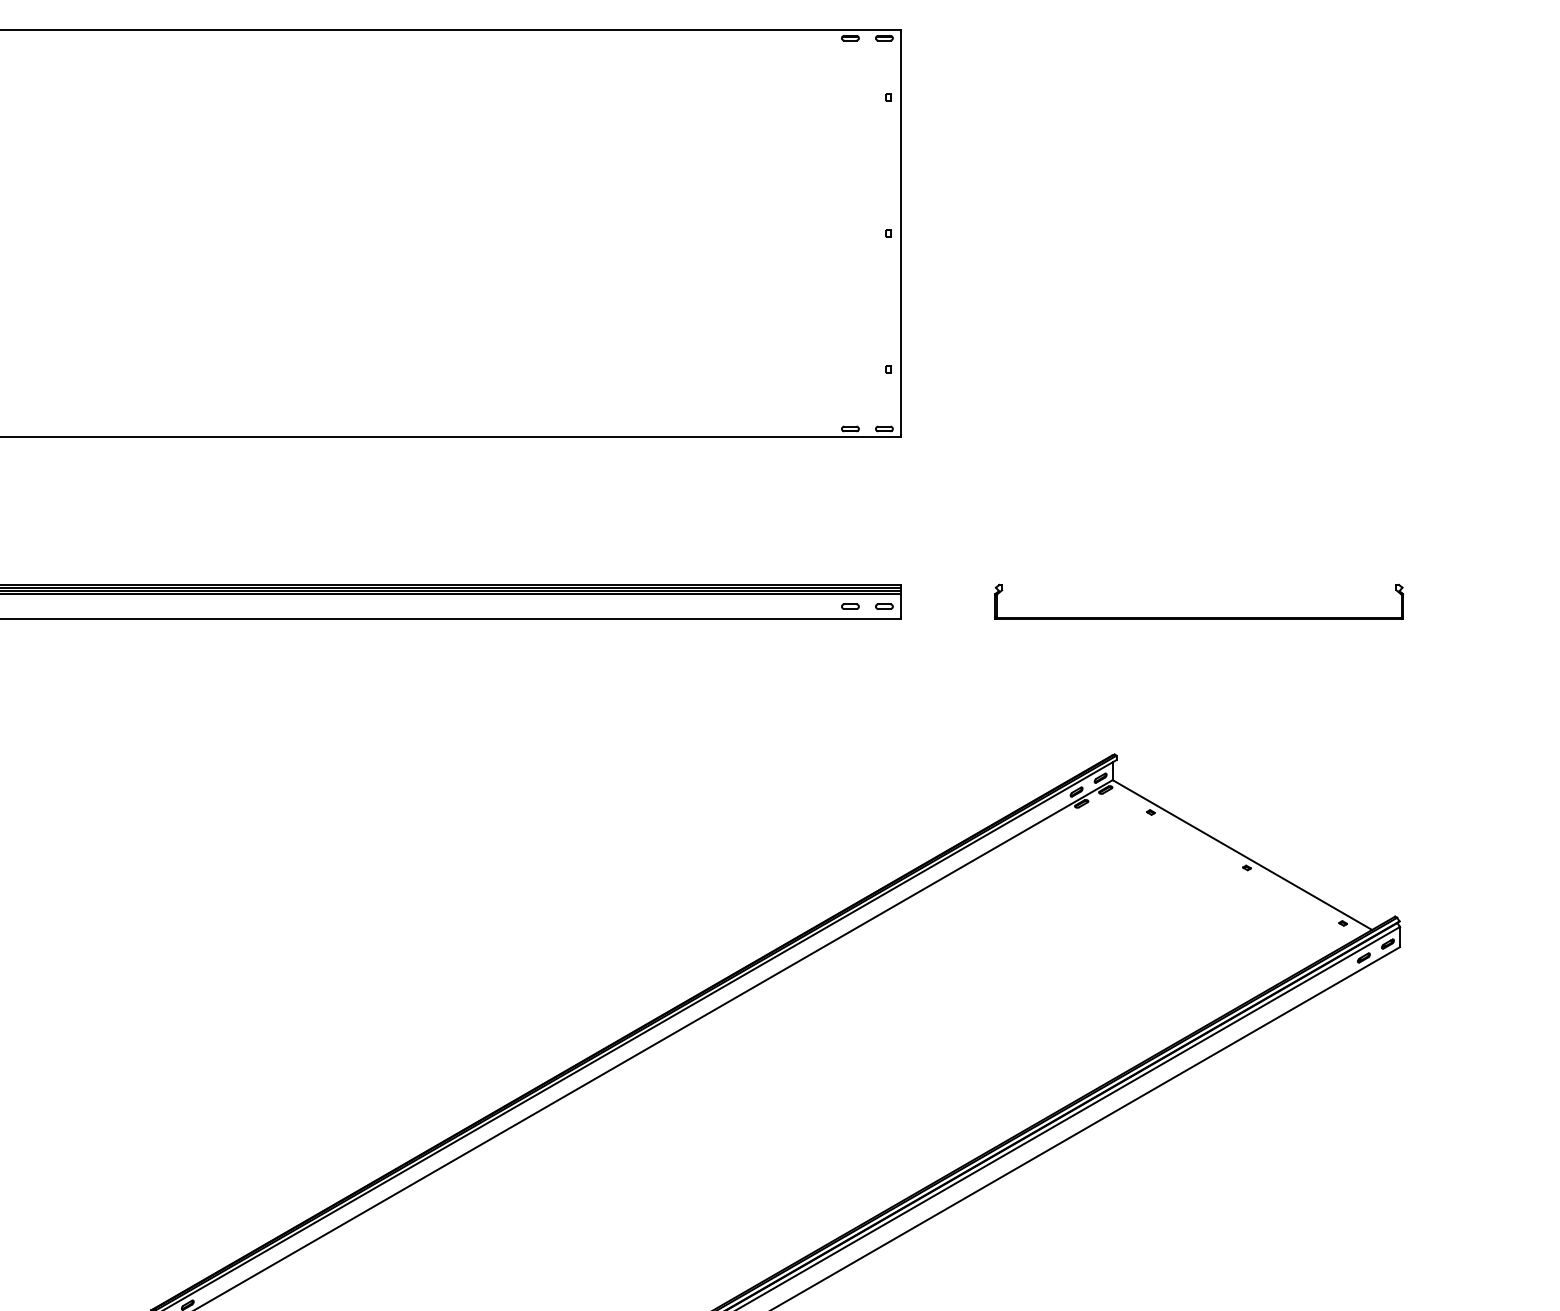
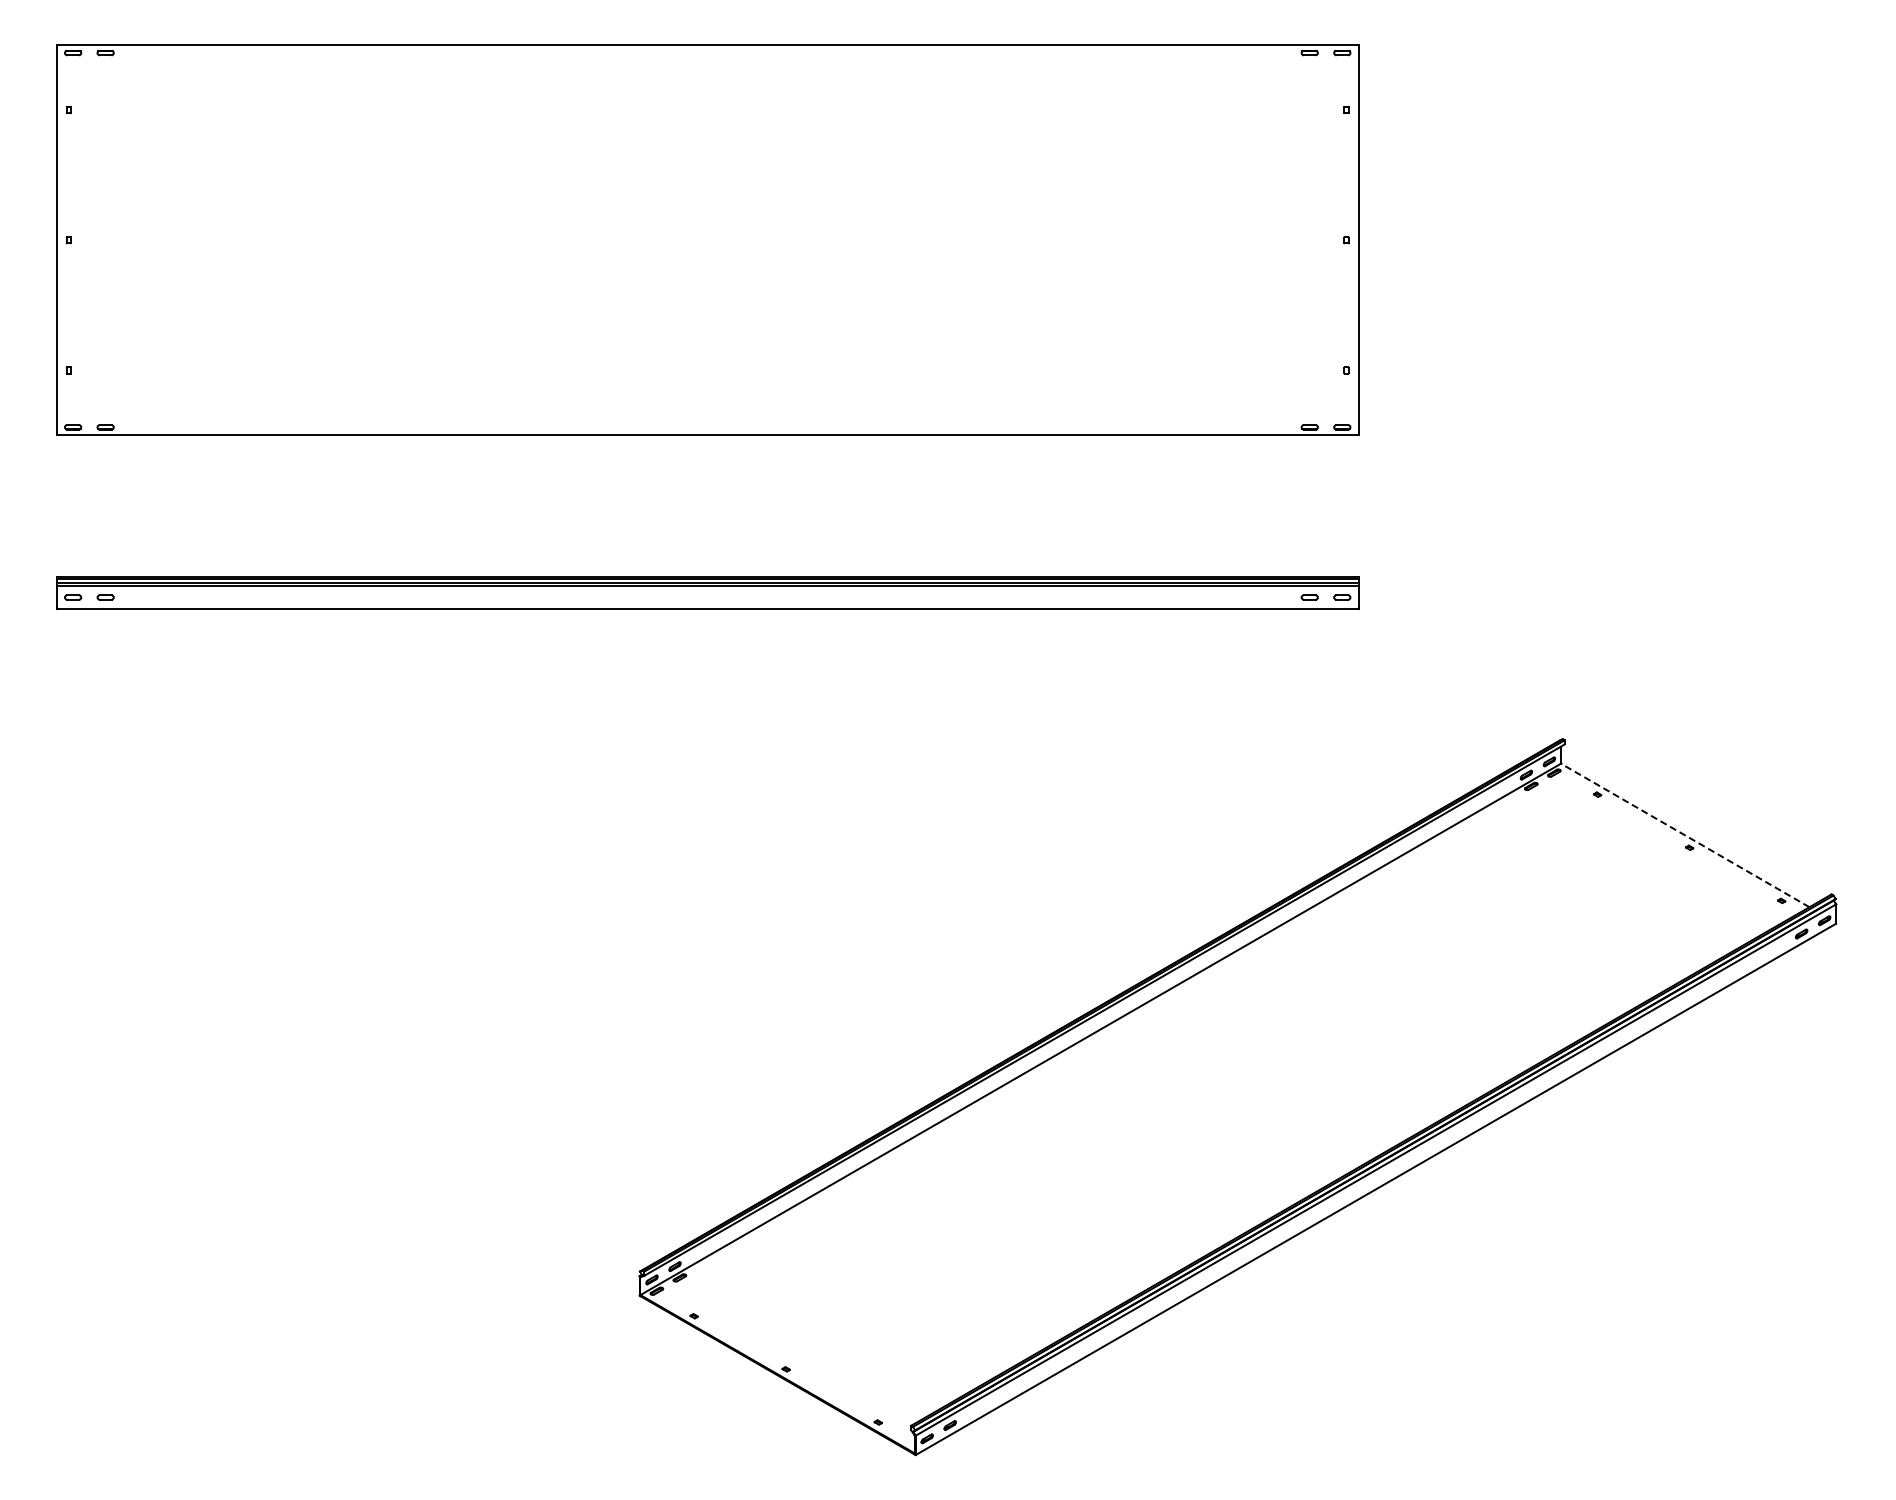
part: (1198, 617) -> (1643, 607), removed
line: (1242, 855) -> (1685, 835), solid -> dashed

